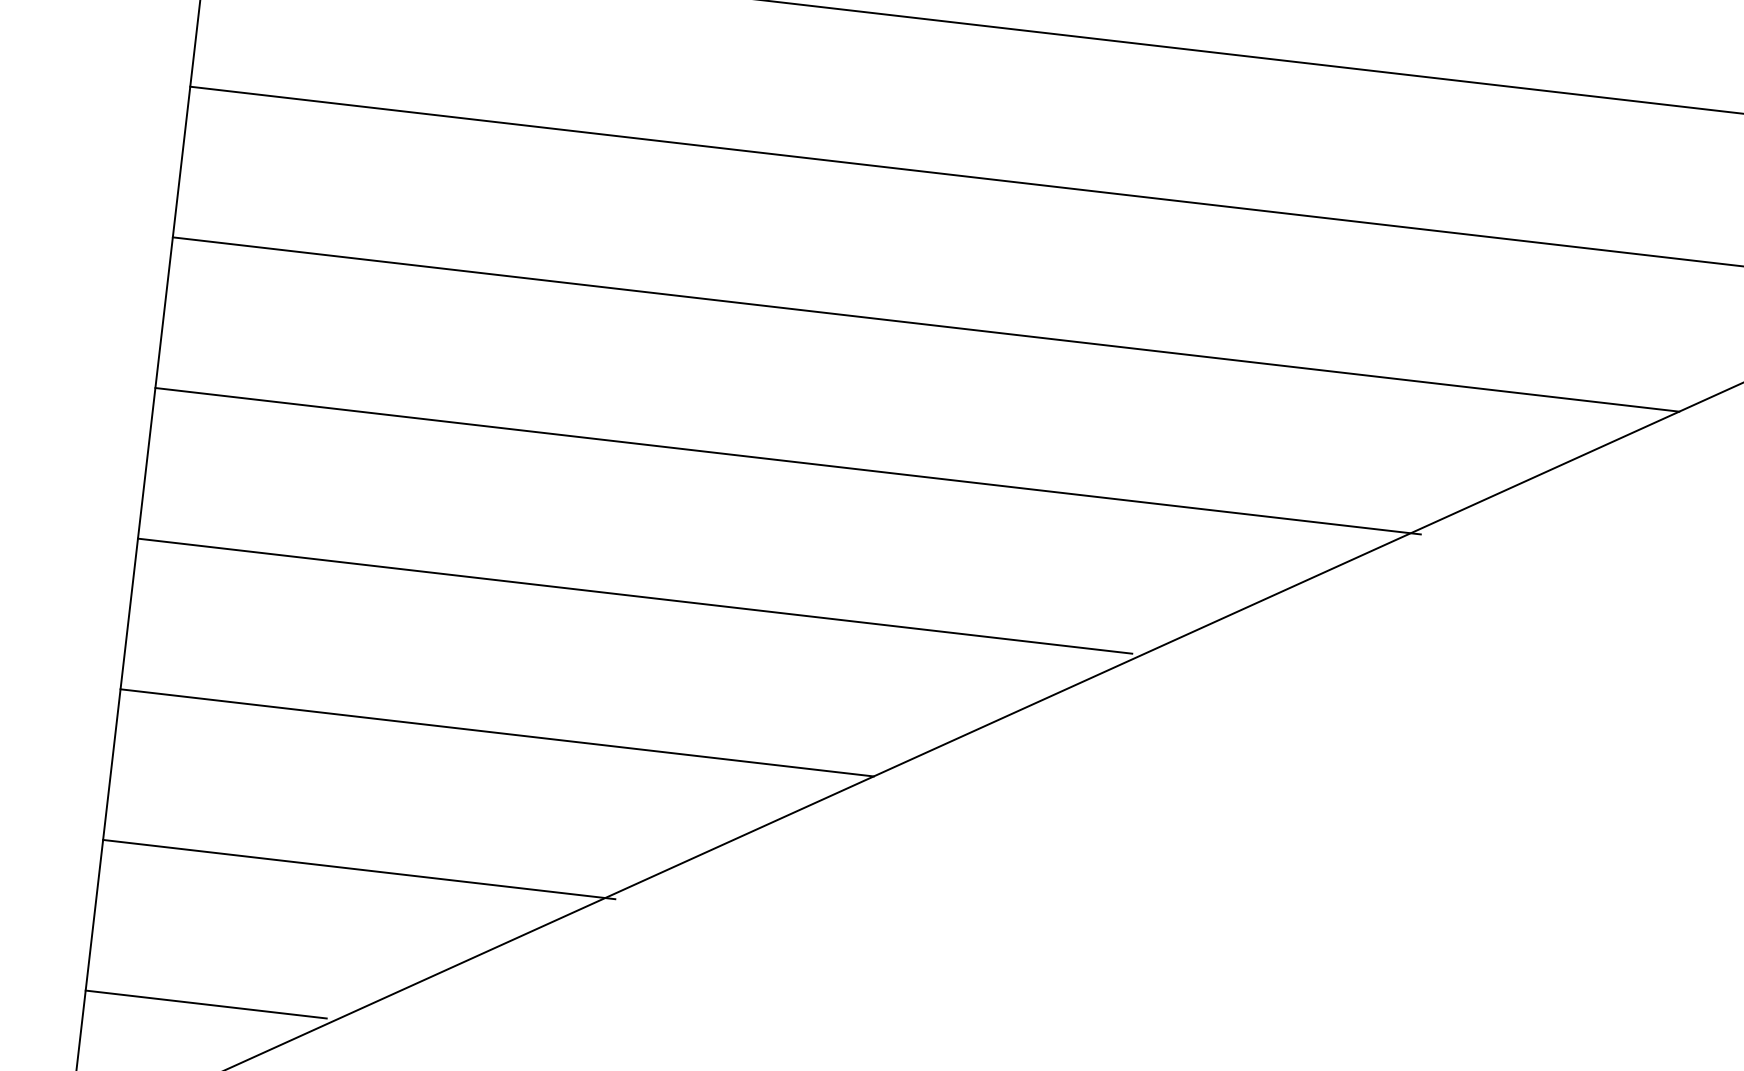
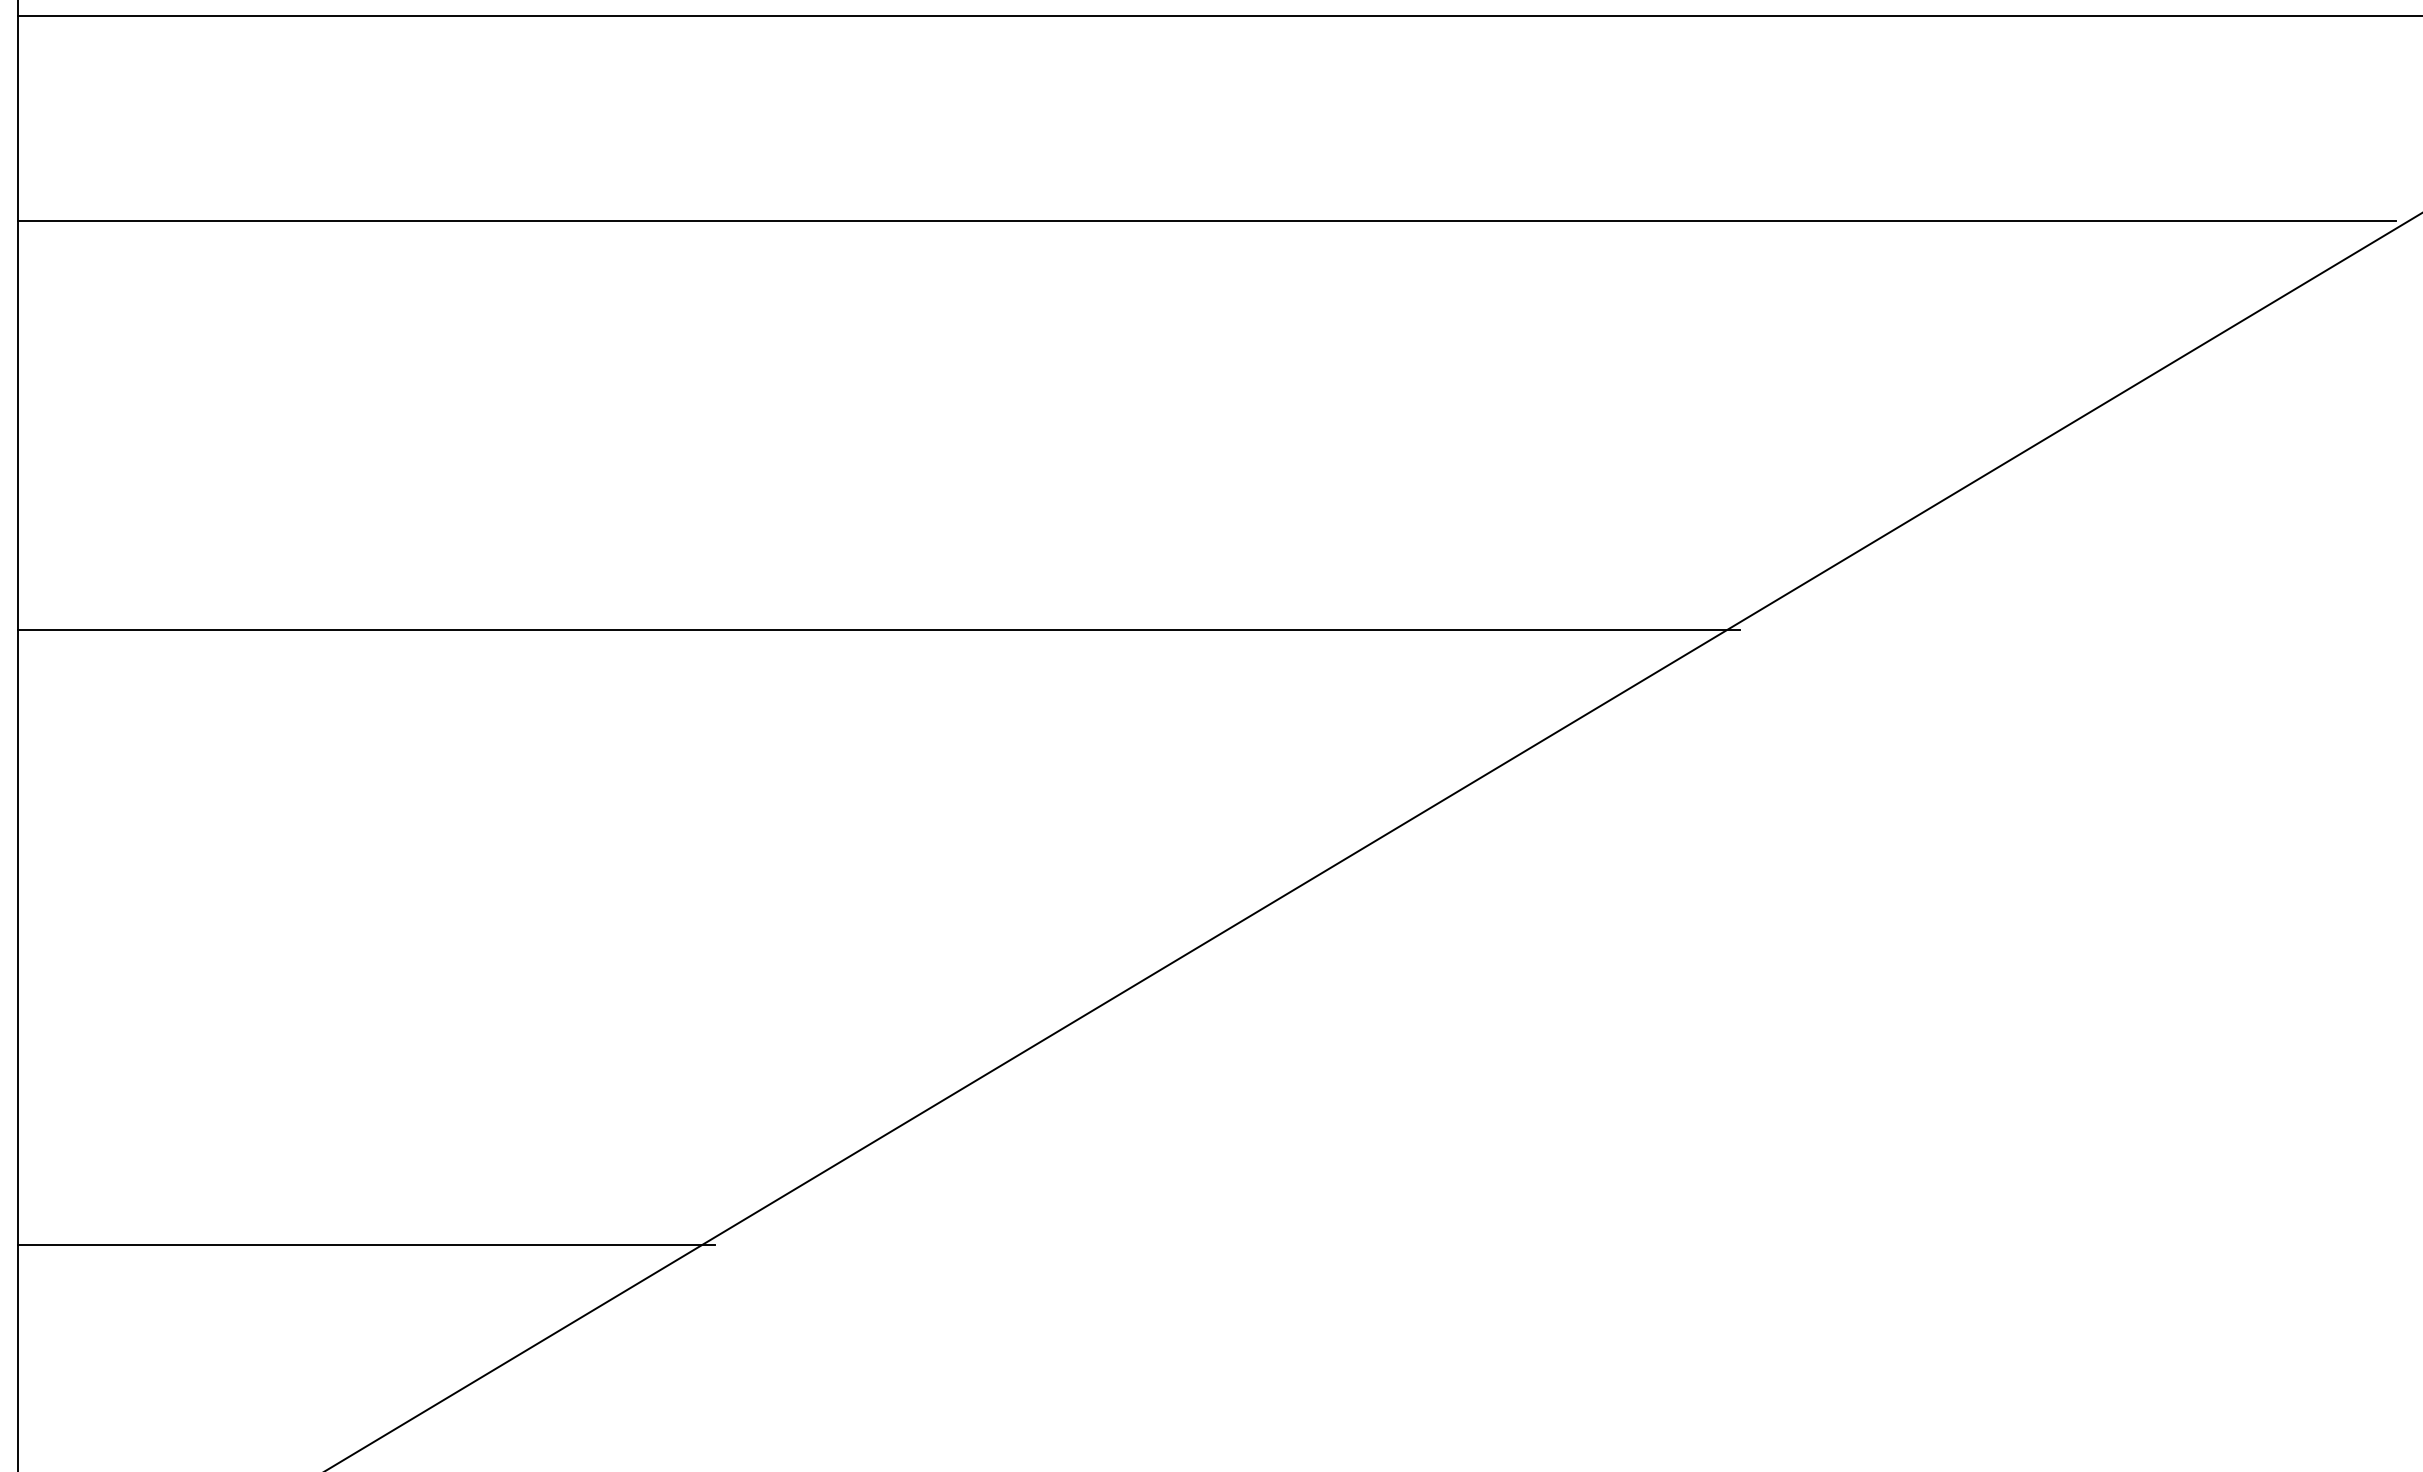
line: (926, 324) -> (1043, 425), removed
line: (635, 596) -> (694, 835), removed
line: (497, 732) -> (530, 1040), removed
line: (206, 1004) -> (182, 1450), removed

